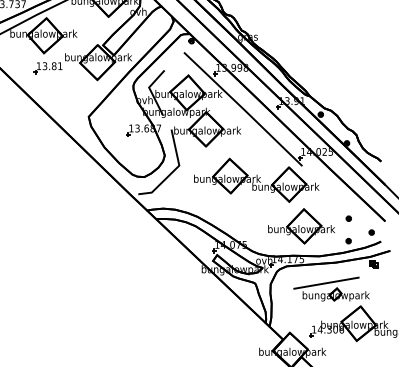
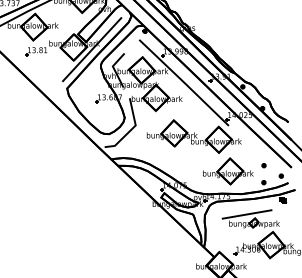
line: (122, 65) -> (92, 49), added

